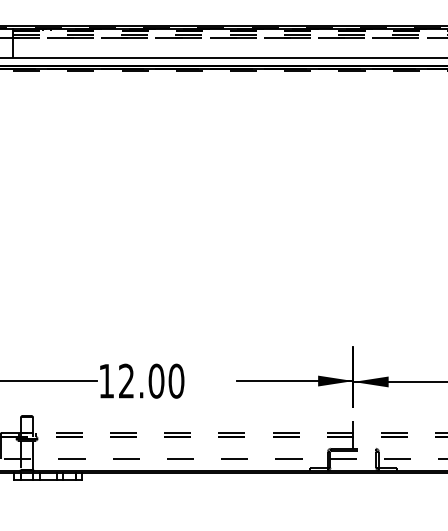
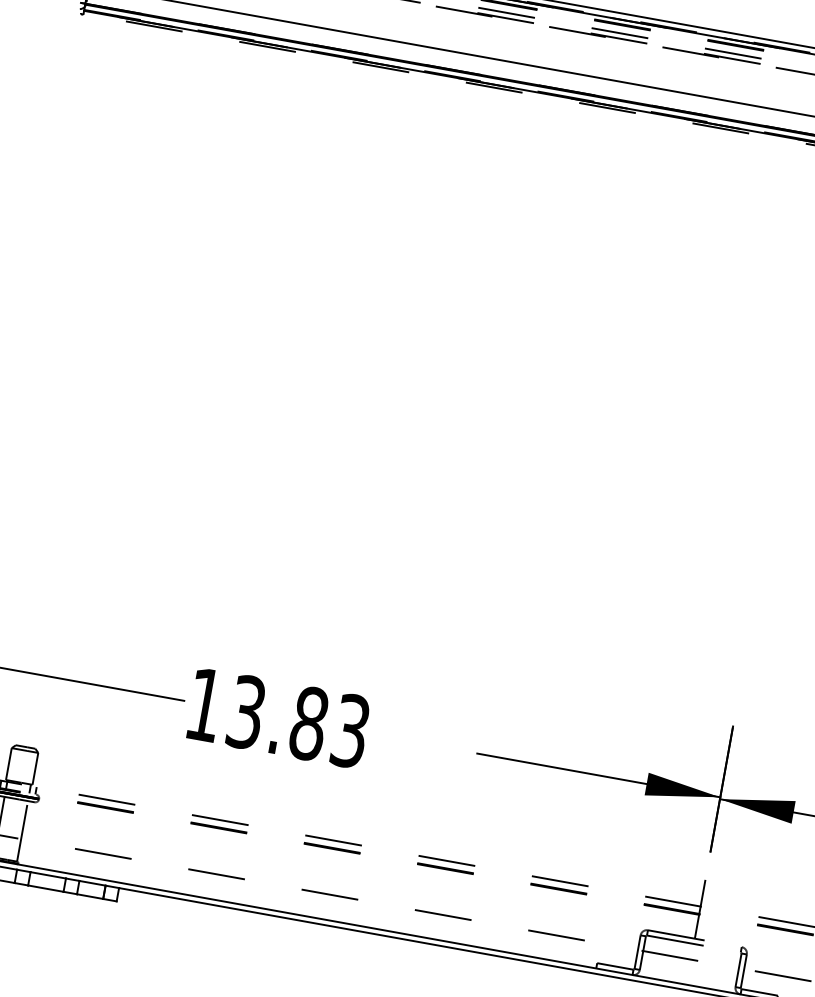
text: (151, 380) -> (298, 720), 12.00 -> 13.83

